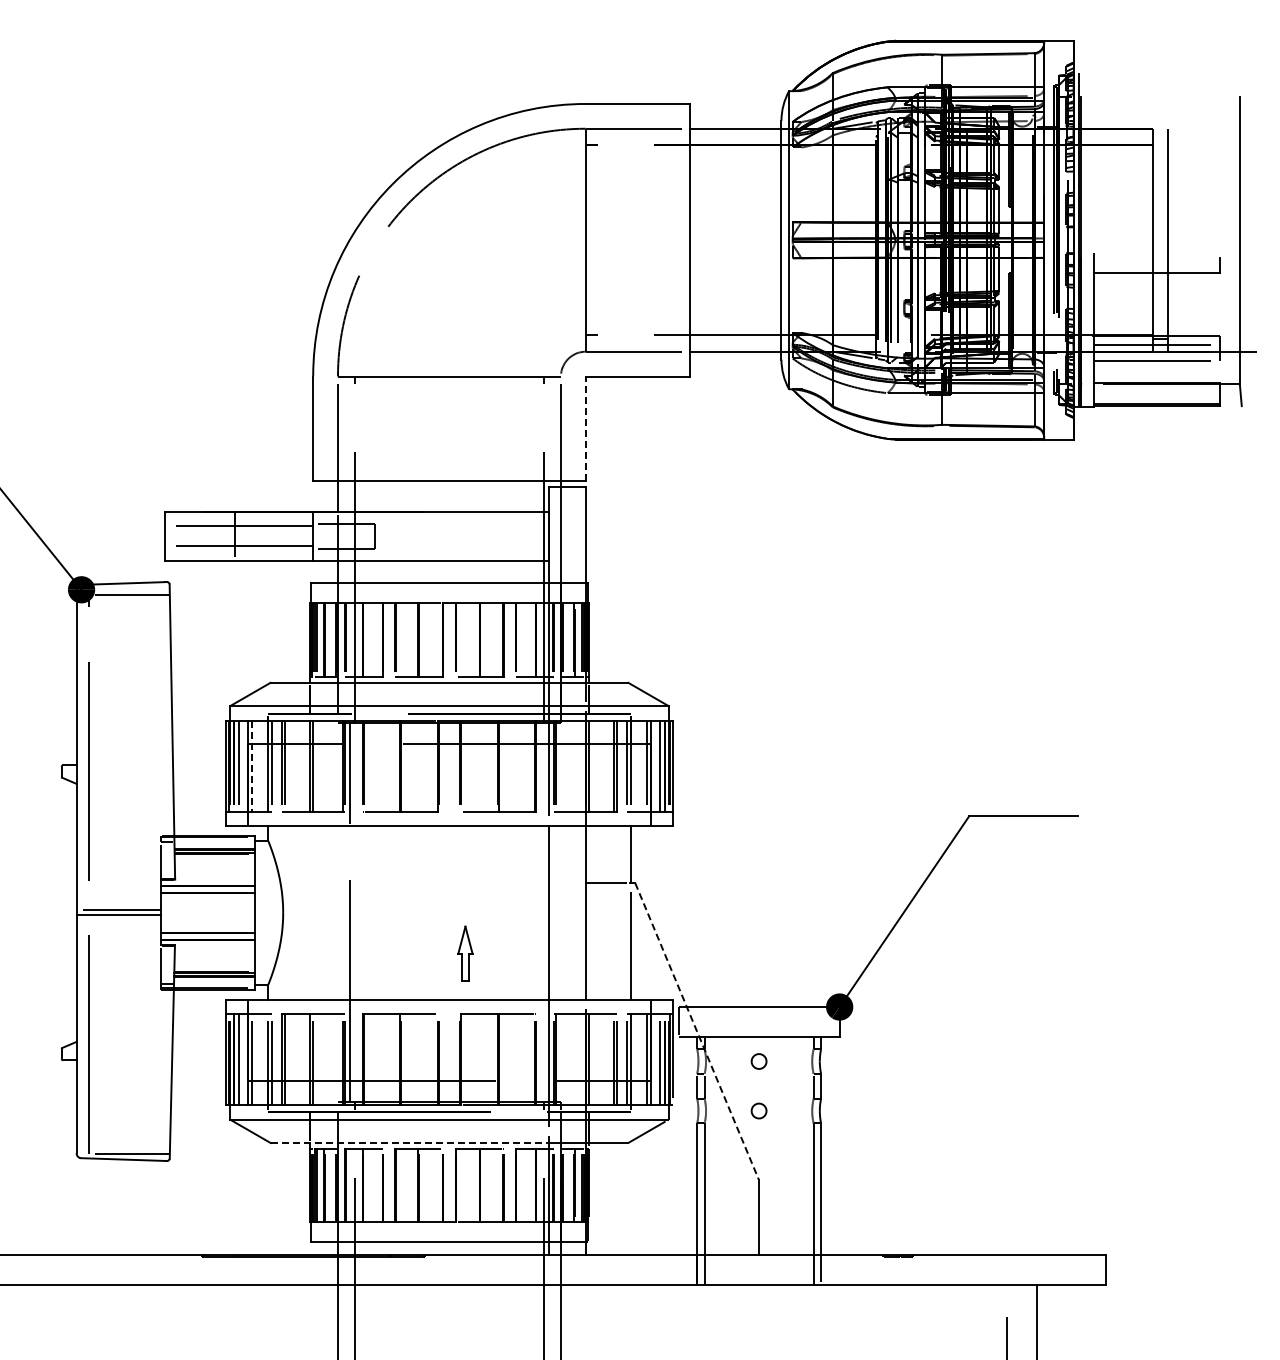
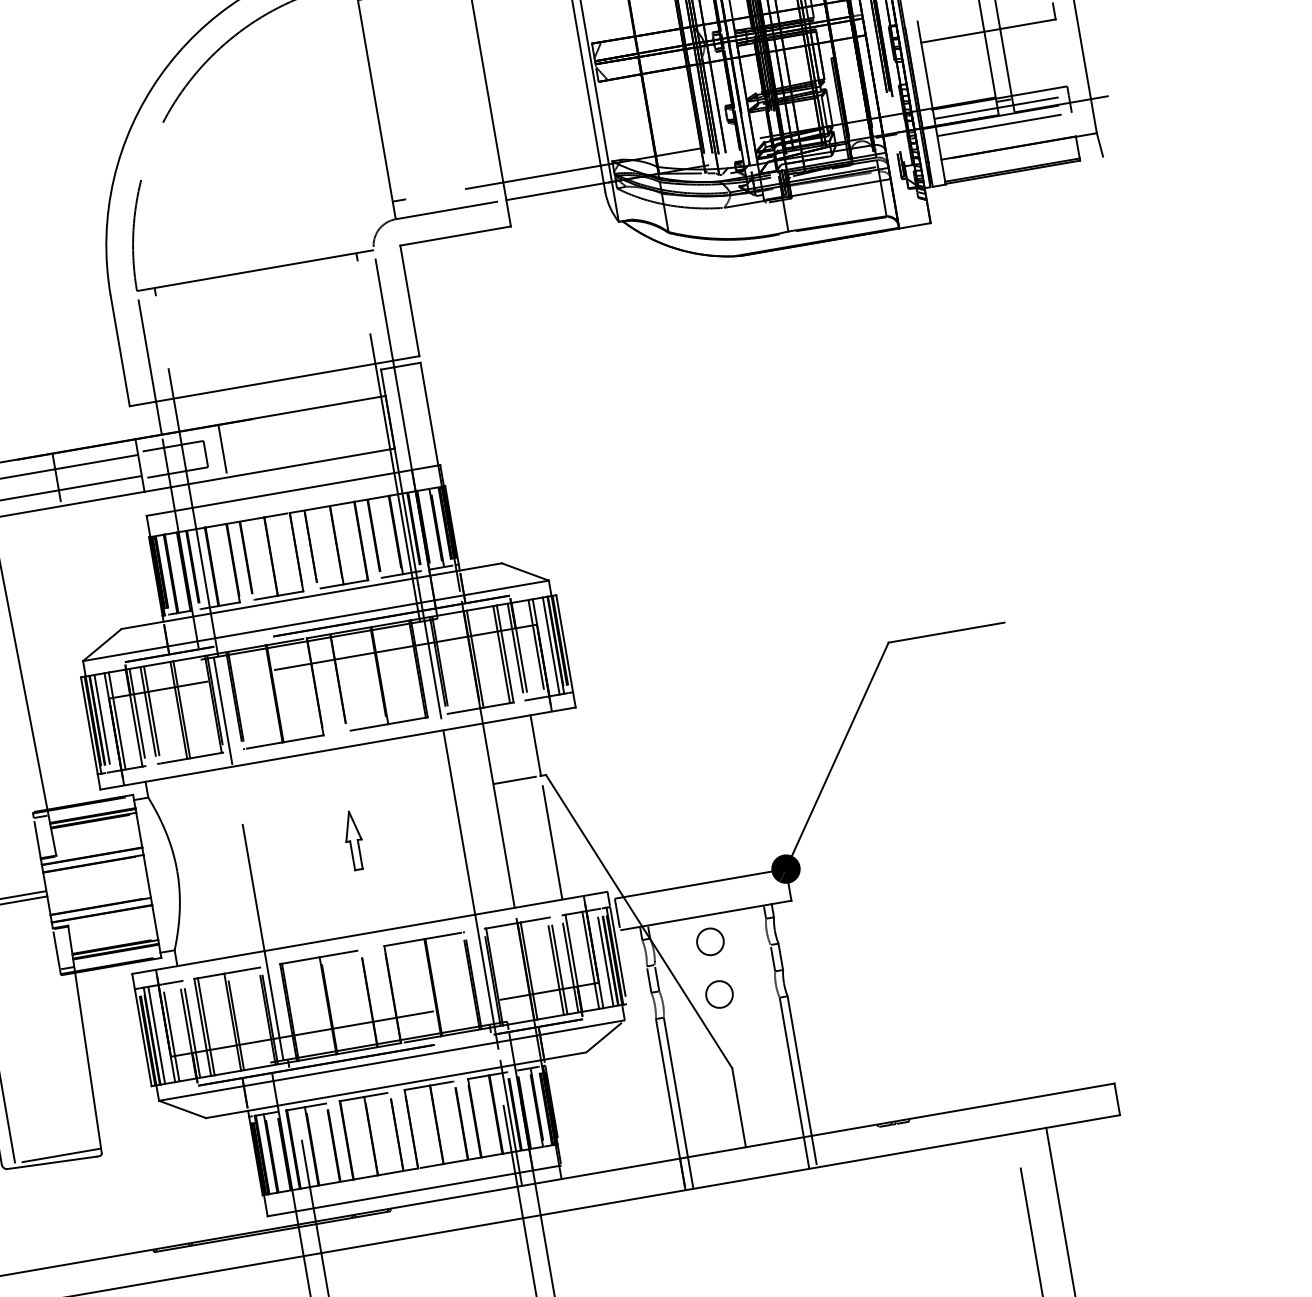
line: (585, 428) -> (409, 300), dashed -> solid
line: (391, 536) -> (223, 451), added
line: (252, 766) -> (117, 721), dashed -> solid
part: (465, 953) -> (353, 840), moved
line: (697, 1032) -> (639, 922), dashed -> solid
part: (758, 1061) -> (709, 941), size x1.67
part: (758, 1110) -> (718, 994), size x1.67
line: (409, 1142) -> (353, 1092), dashed -> solid

